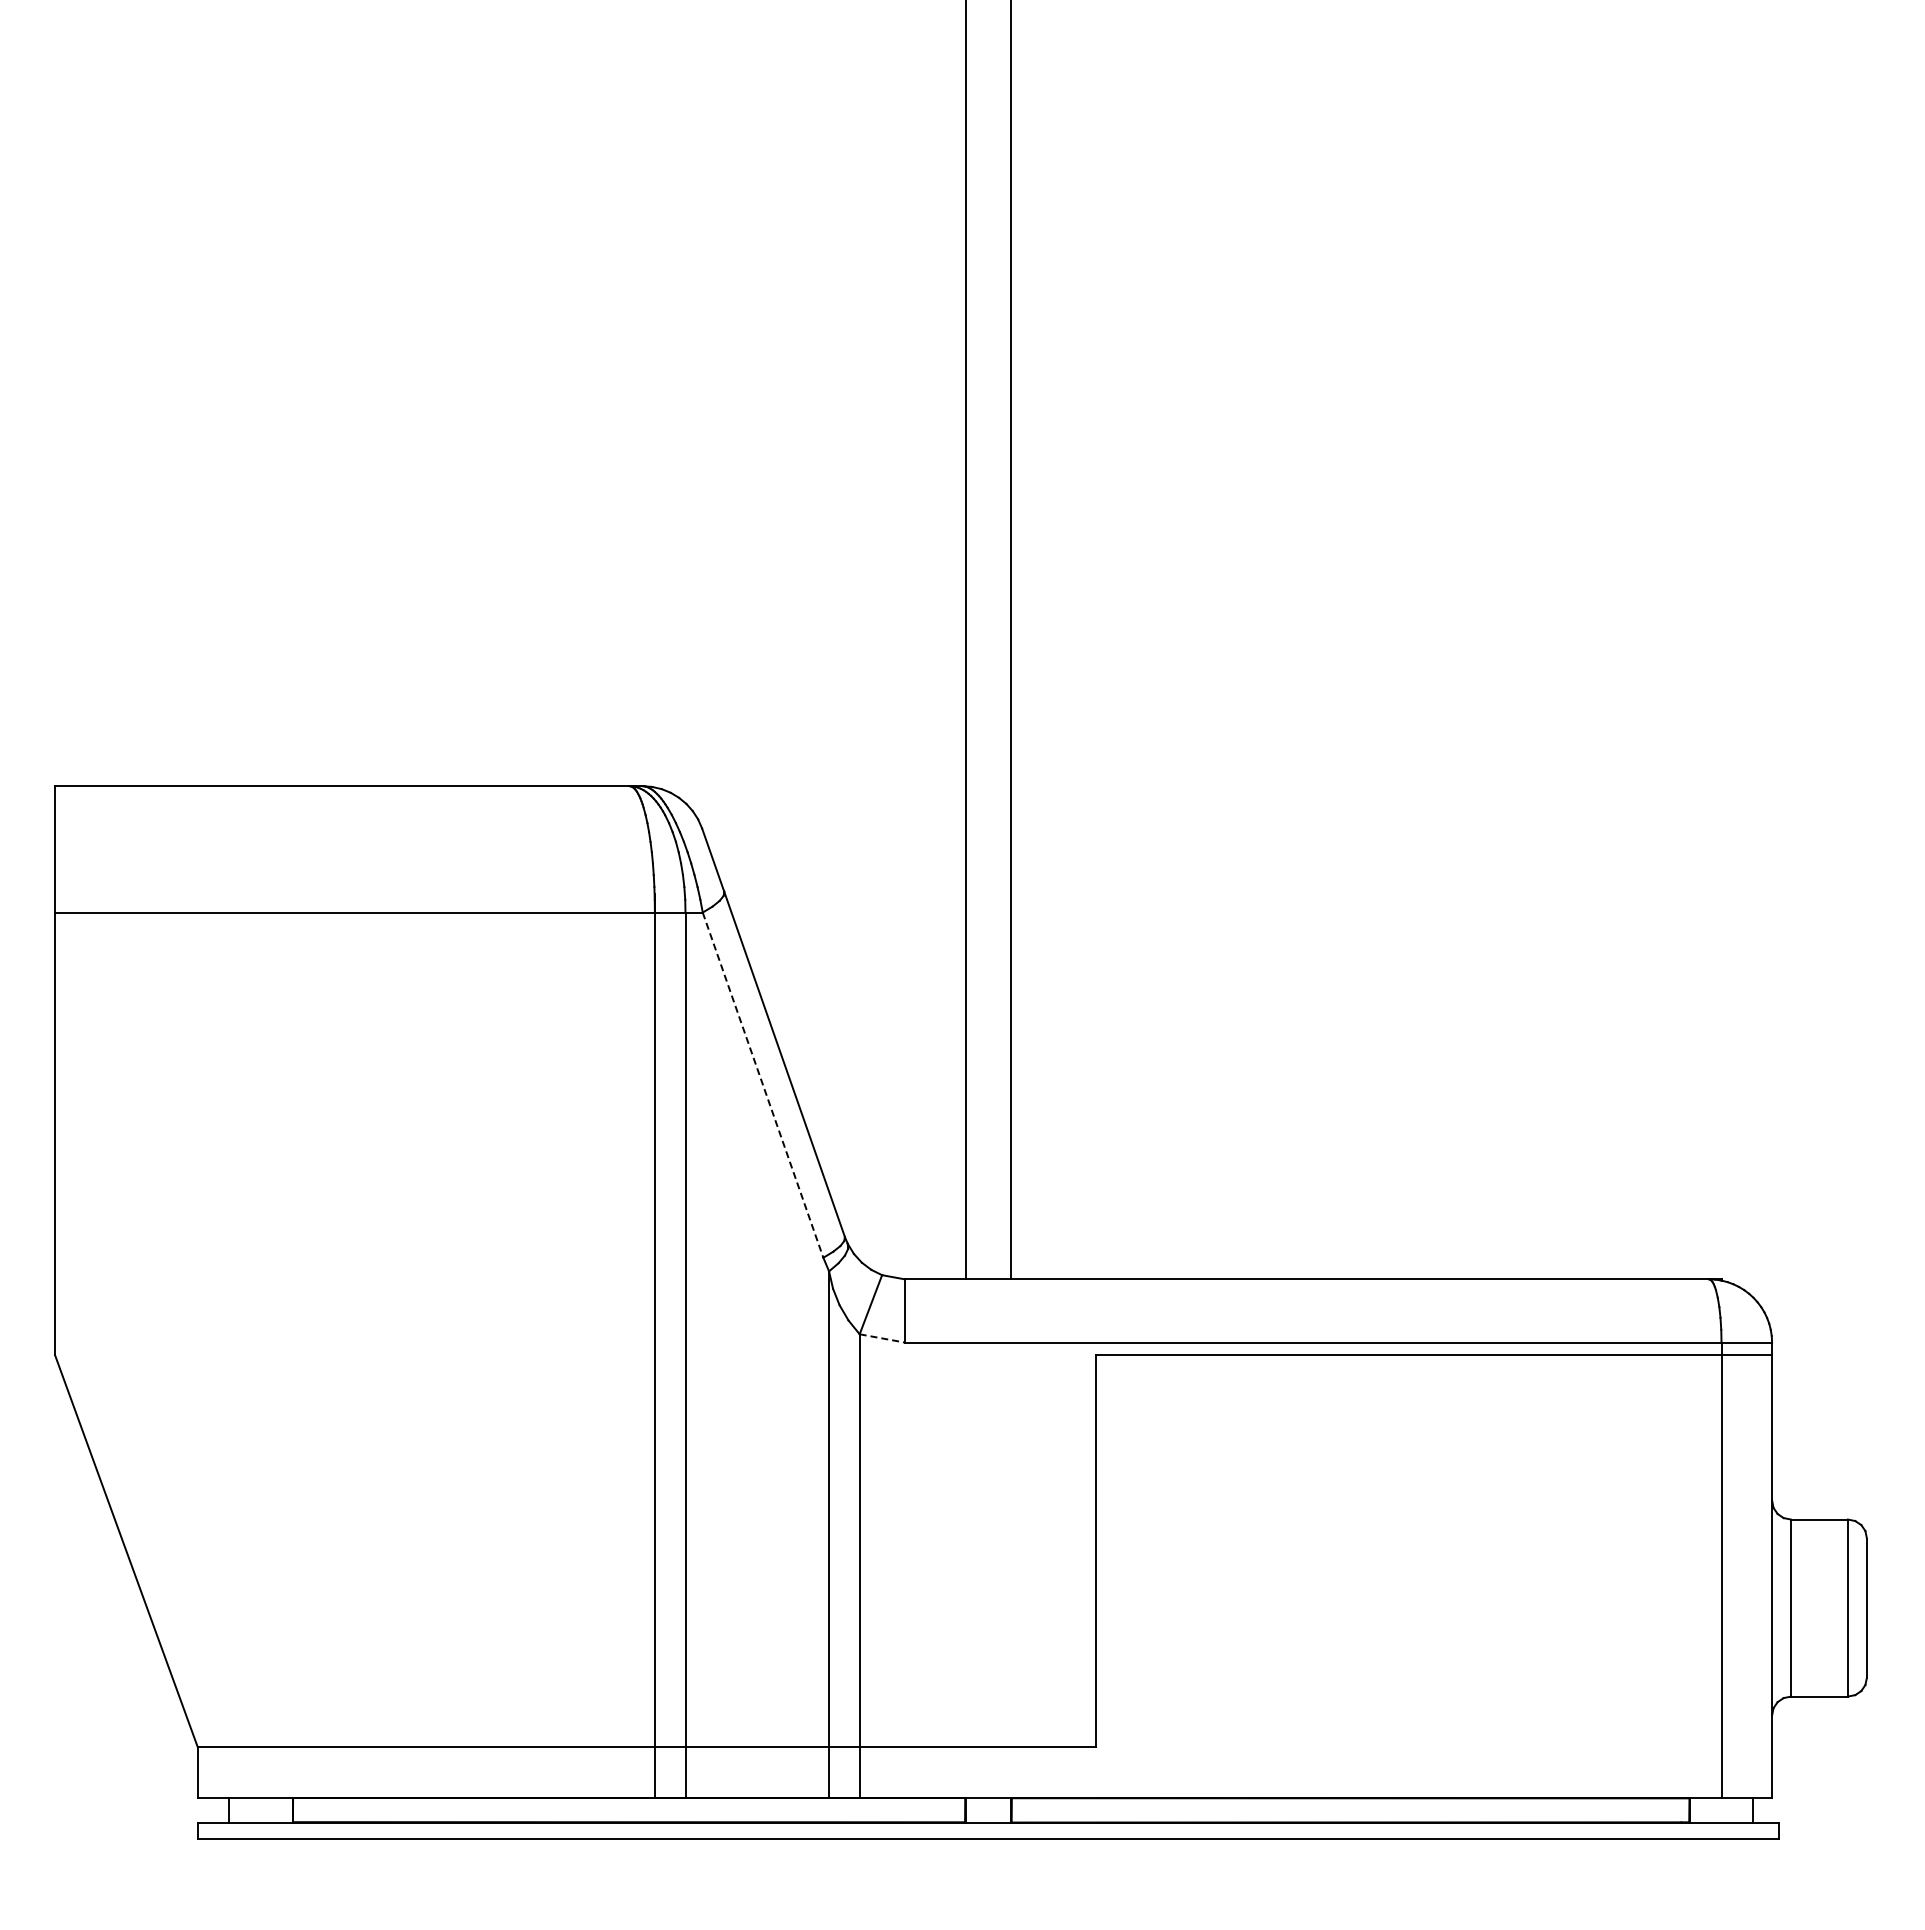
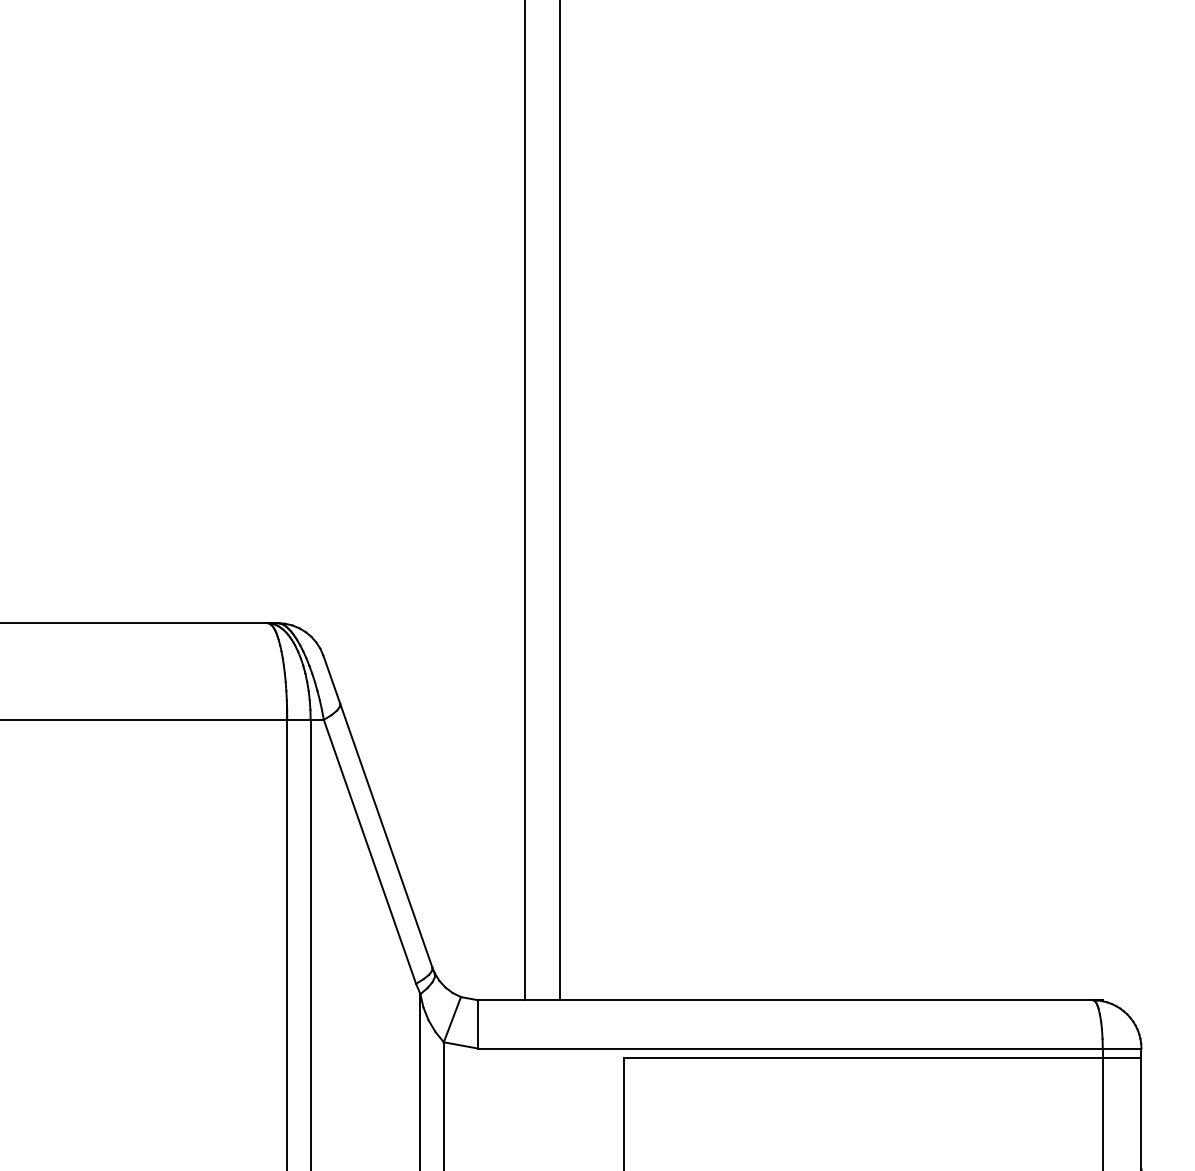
line: (763, 1085) -> (370, 852), dashed -> solid
line: (882, 1338) -> (461, 1045), dashed -> solid

